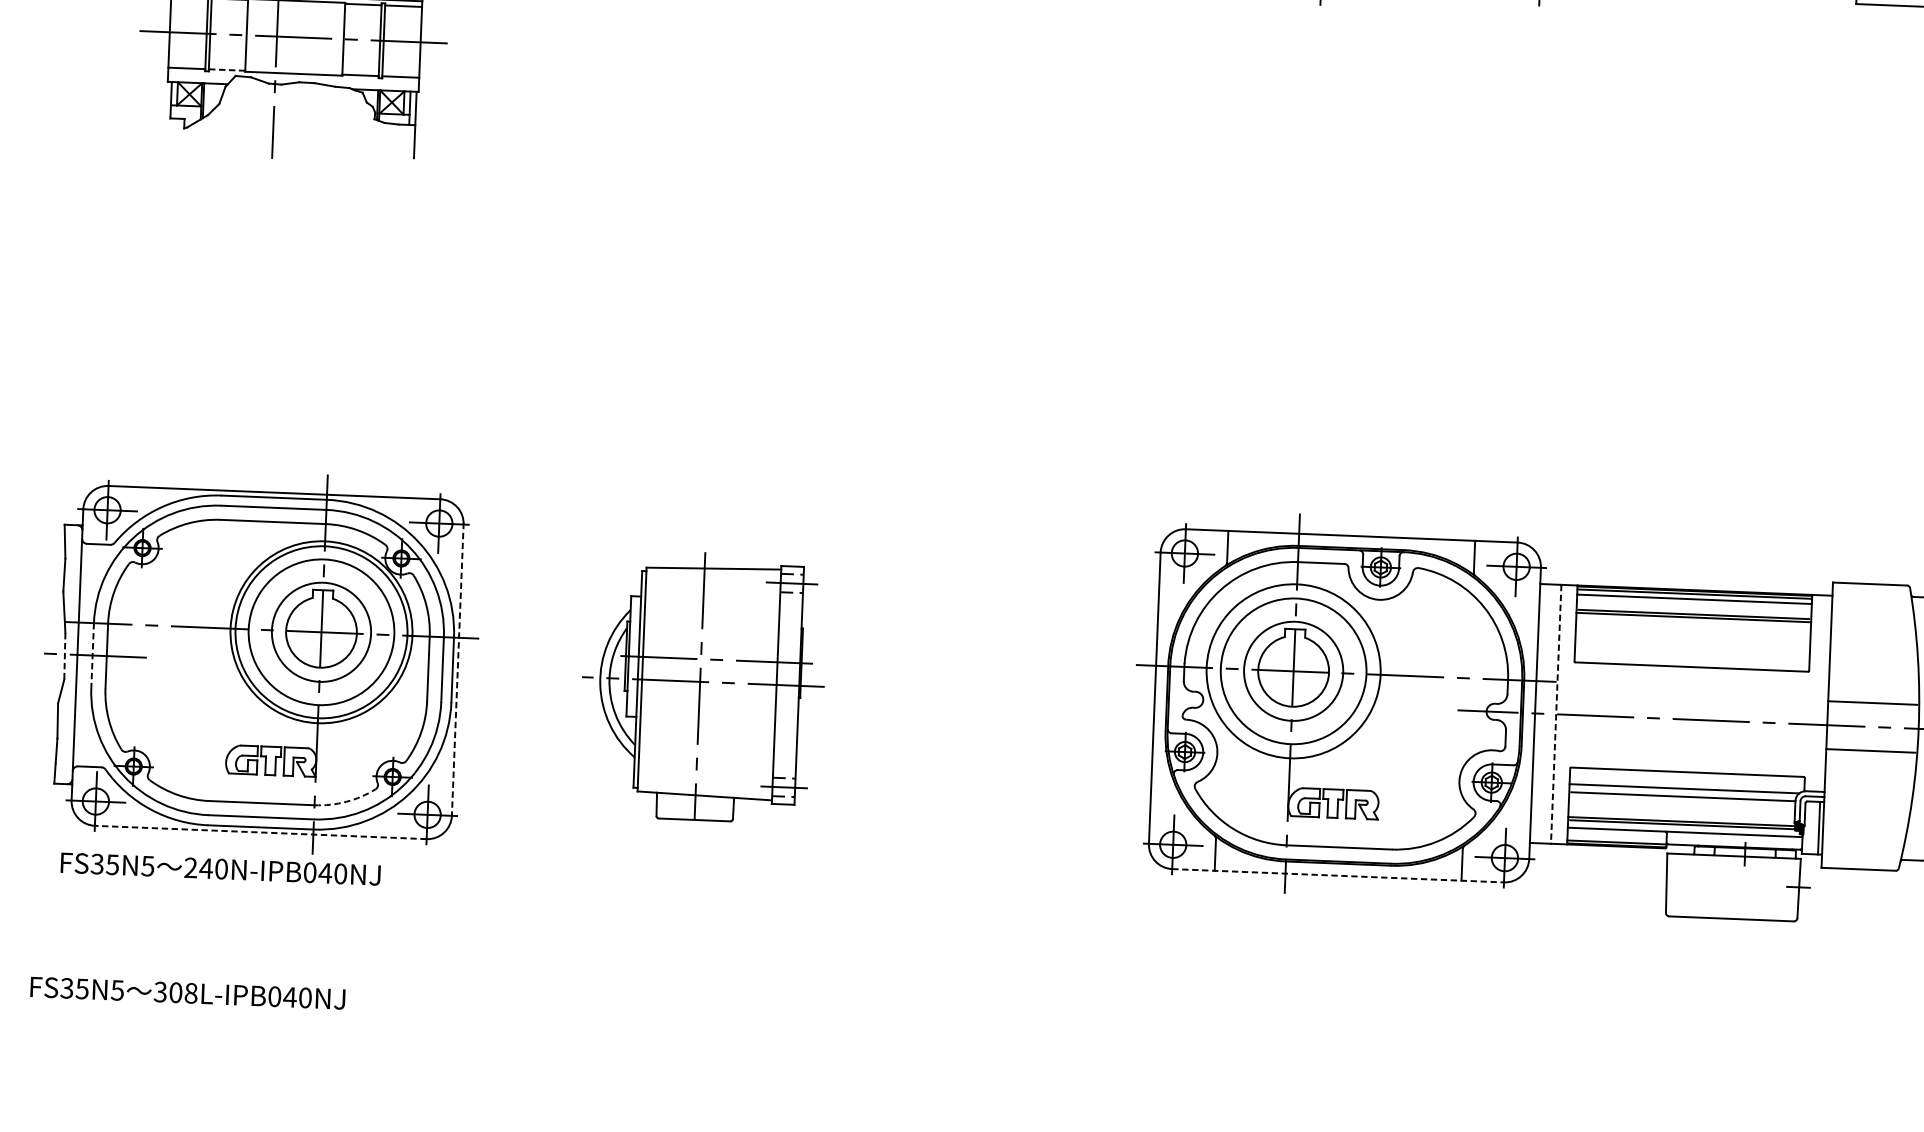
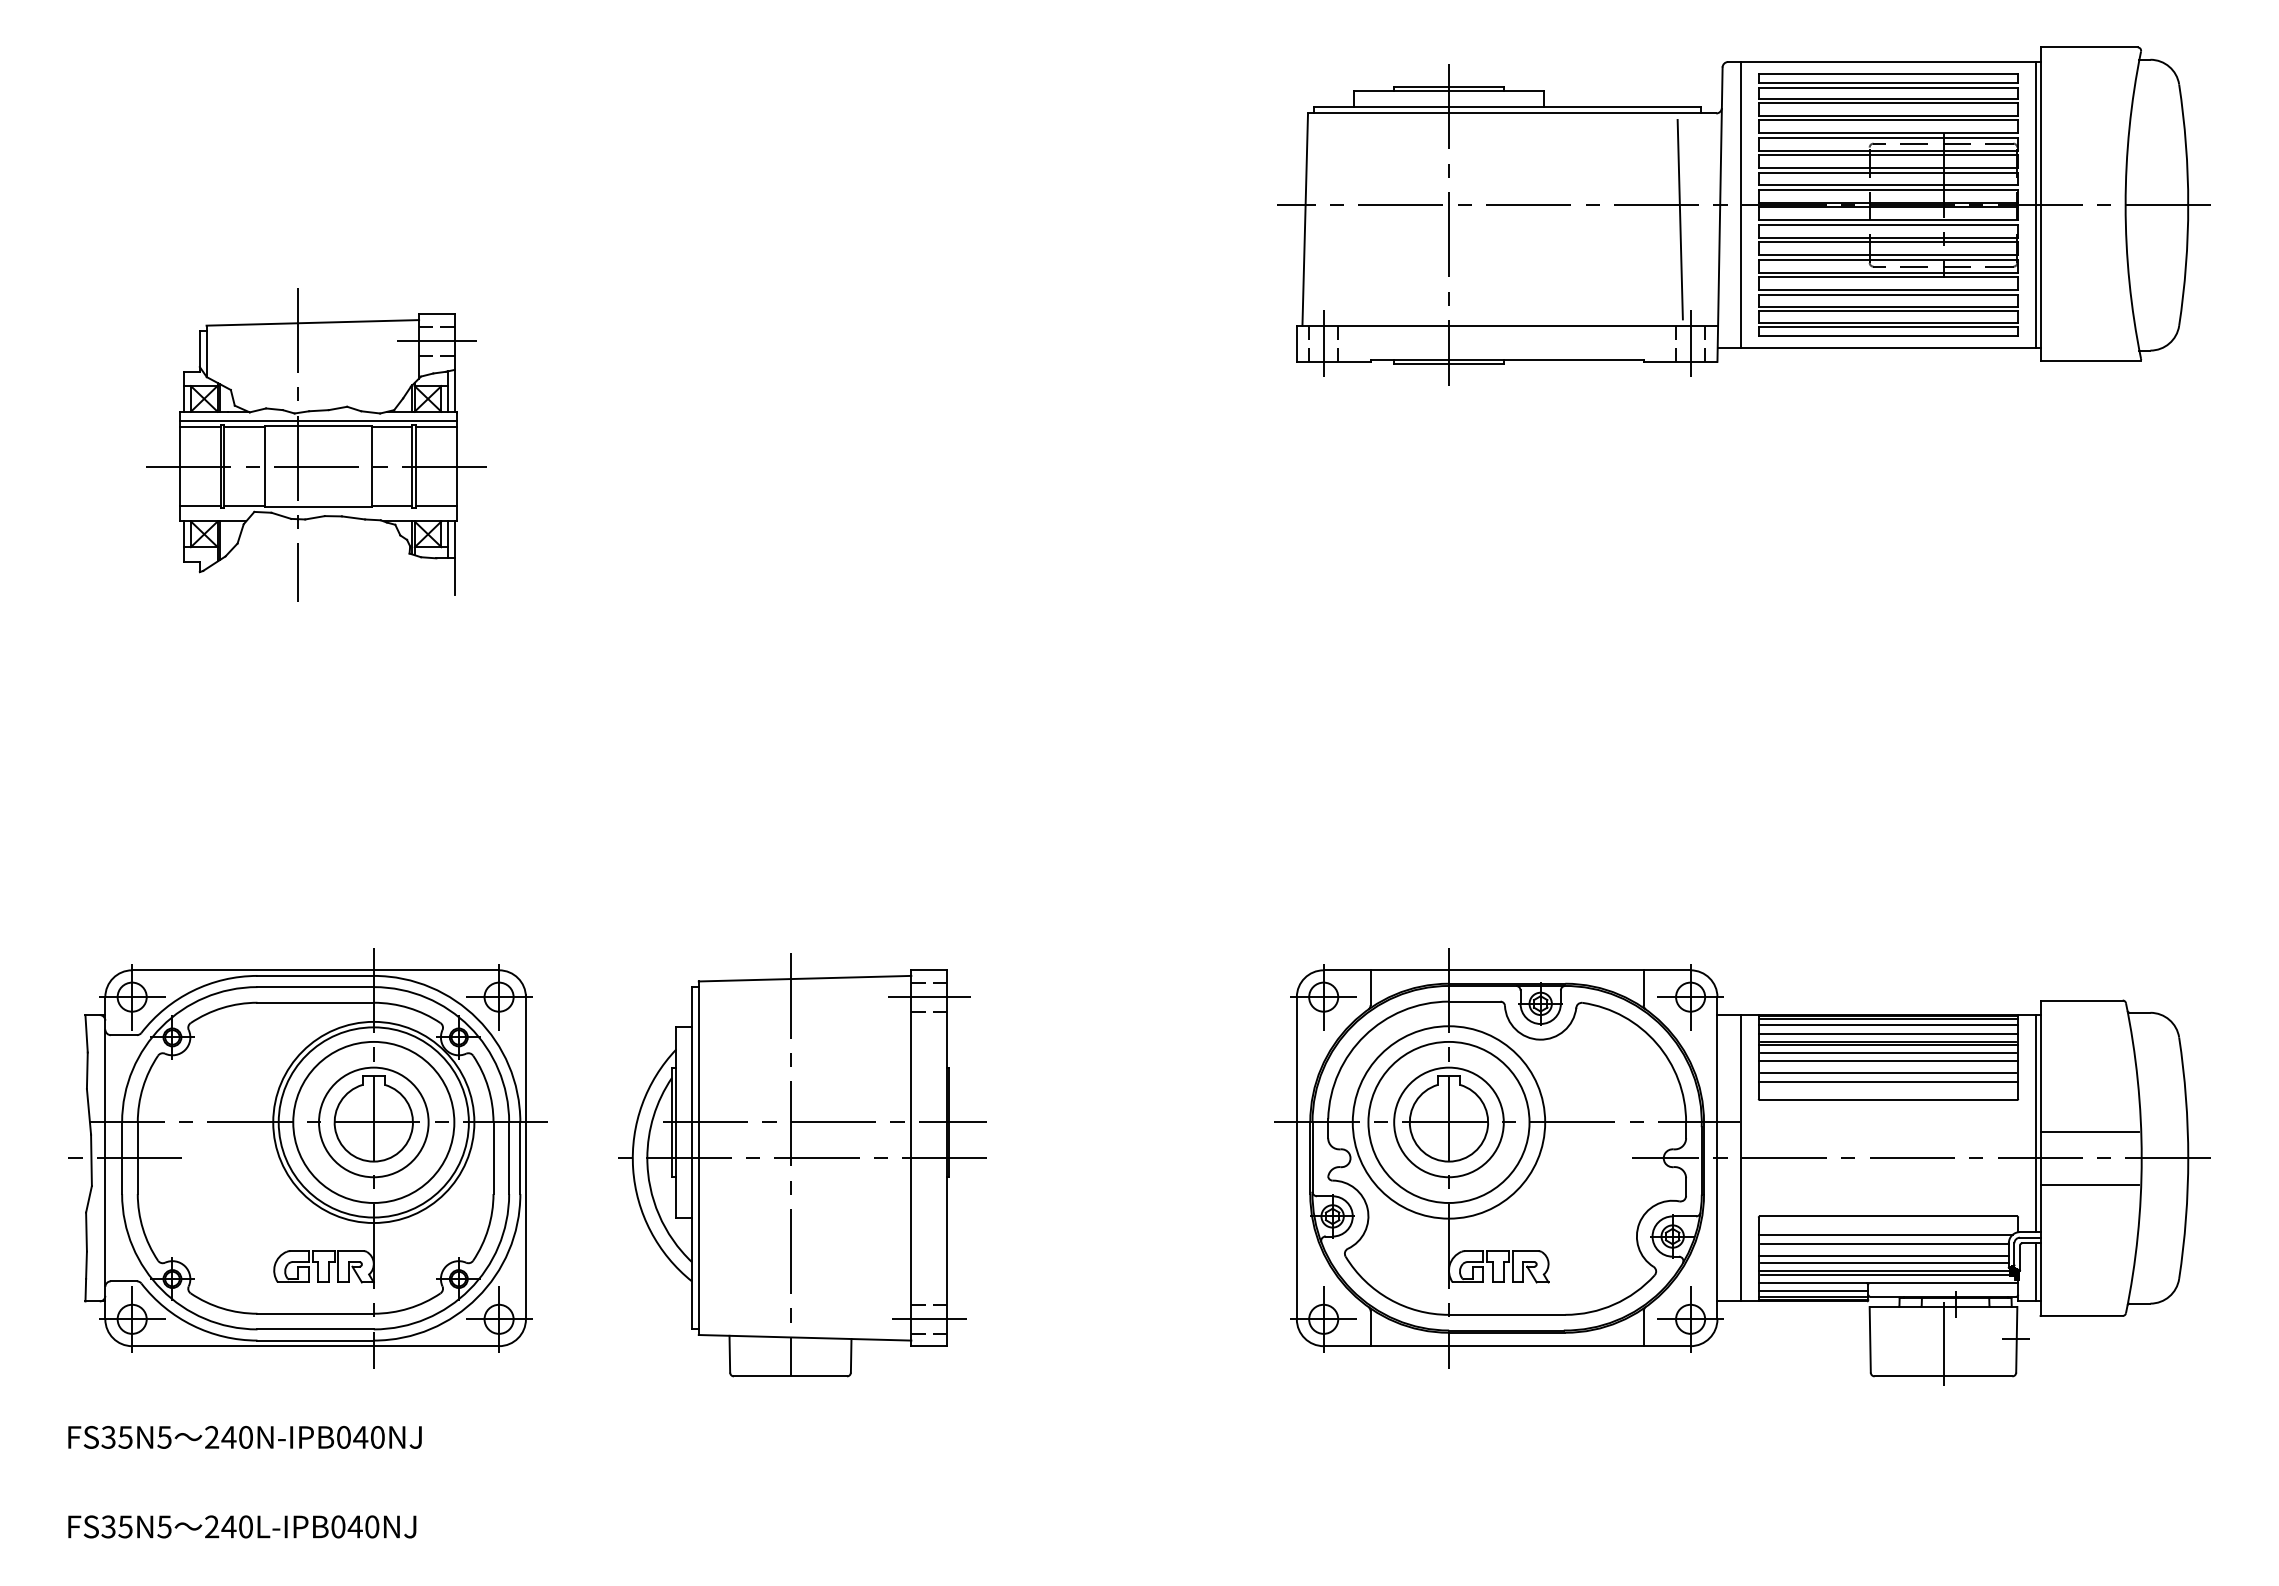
line: (226, 69) -> (244, 505), dashed -> solid
line: (1694, 606) -> (1888, 1033), added
line: (1692, 624) -> (1887, 1053), added
line: (1693, 631) -> (1888, 1060), added
line: (1691, 642) -> (1887, 1072), added
line: (1692, 650) -> (1888, 1081), added
line: (92, 655) -> (122, 1158), dashed -> solid
line: (64, 656) -> (91, 1160), dashed -> solid
line: (457, 669) -> (525, 1157), dashed -> solid
part: (707, 686) -> (802, 1165), size x1.43
line: (1824, 693) -> (2036, 1123), added
line: (1555, 714) -> (1740, 1158), dashed -> solid
arc: (346, 801) -> (408, 1308), dashed -> solid
line: (1681, 807) -> (1883, 1255), added
line: (1682, 814) -> (1884, 1263), added
line: (260, 832) -> (315, 1346), dashed -> solid
line: (1617, 837) -> (1813, 1291), added
text: (220, 869) -> (244, 1437), moved
line: (1338, 876) -> (1507, 1346), dashed -> solid
line: (1732, 889) -> (1943, 1343), added
text: (175, 992) -> (228, 1526), 308L-IPB040NJ -> 240L-IPB040NJ

